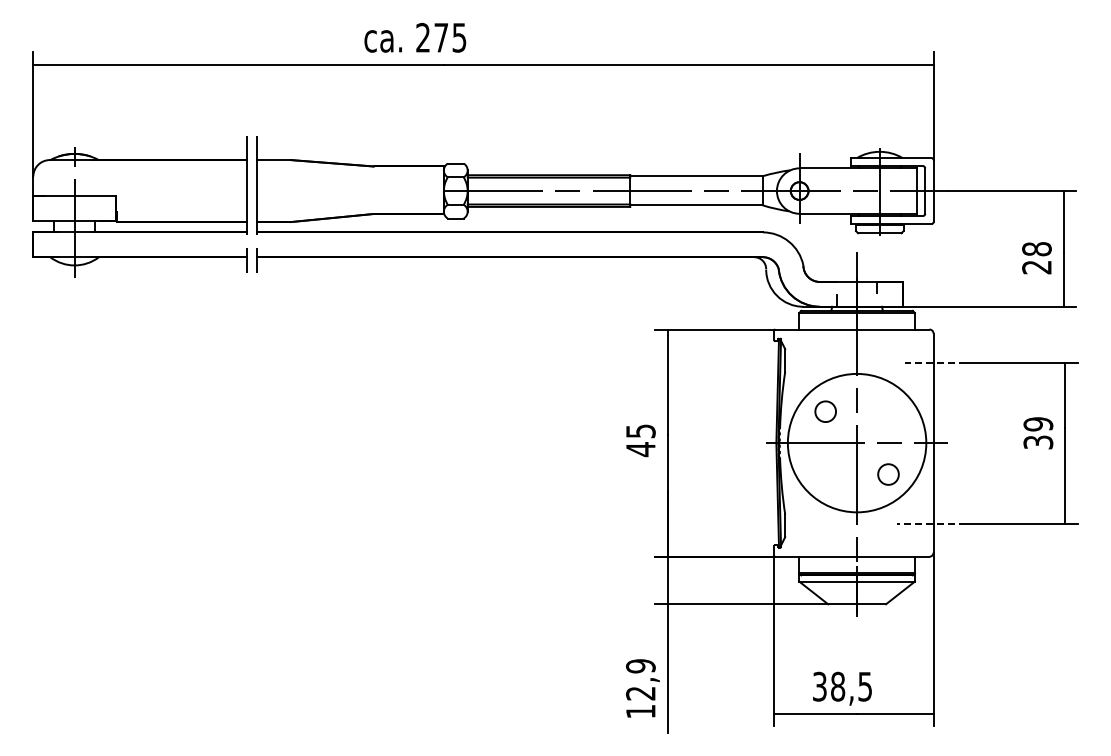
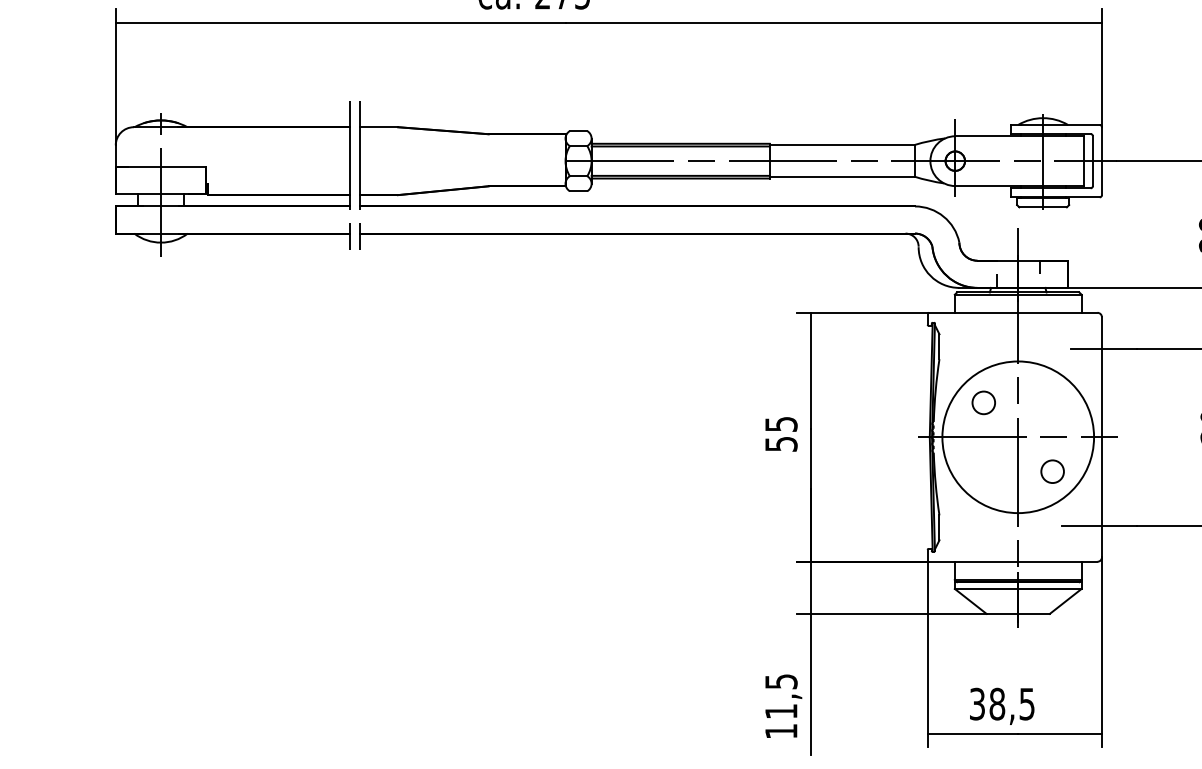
line: (935, 362) -> (1104, 348), dashed -> solid
text: (640, 449) -> (780, 444), 45 -> 55
line: (931, 523) -> (1099, 525), dashed -> solid
text: (640, 679) -> (780, 696), 12,9 -> 11,5

